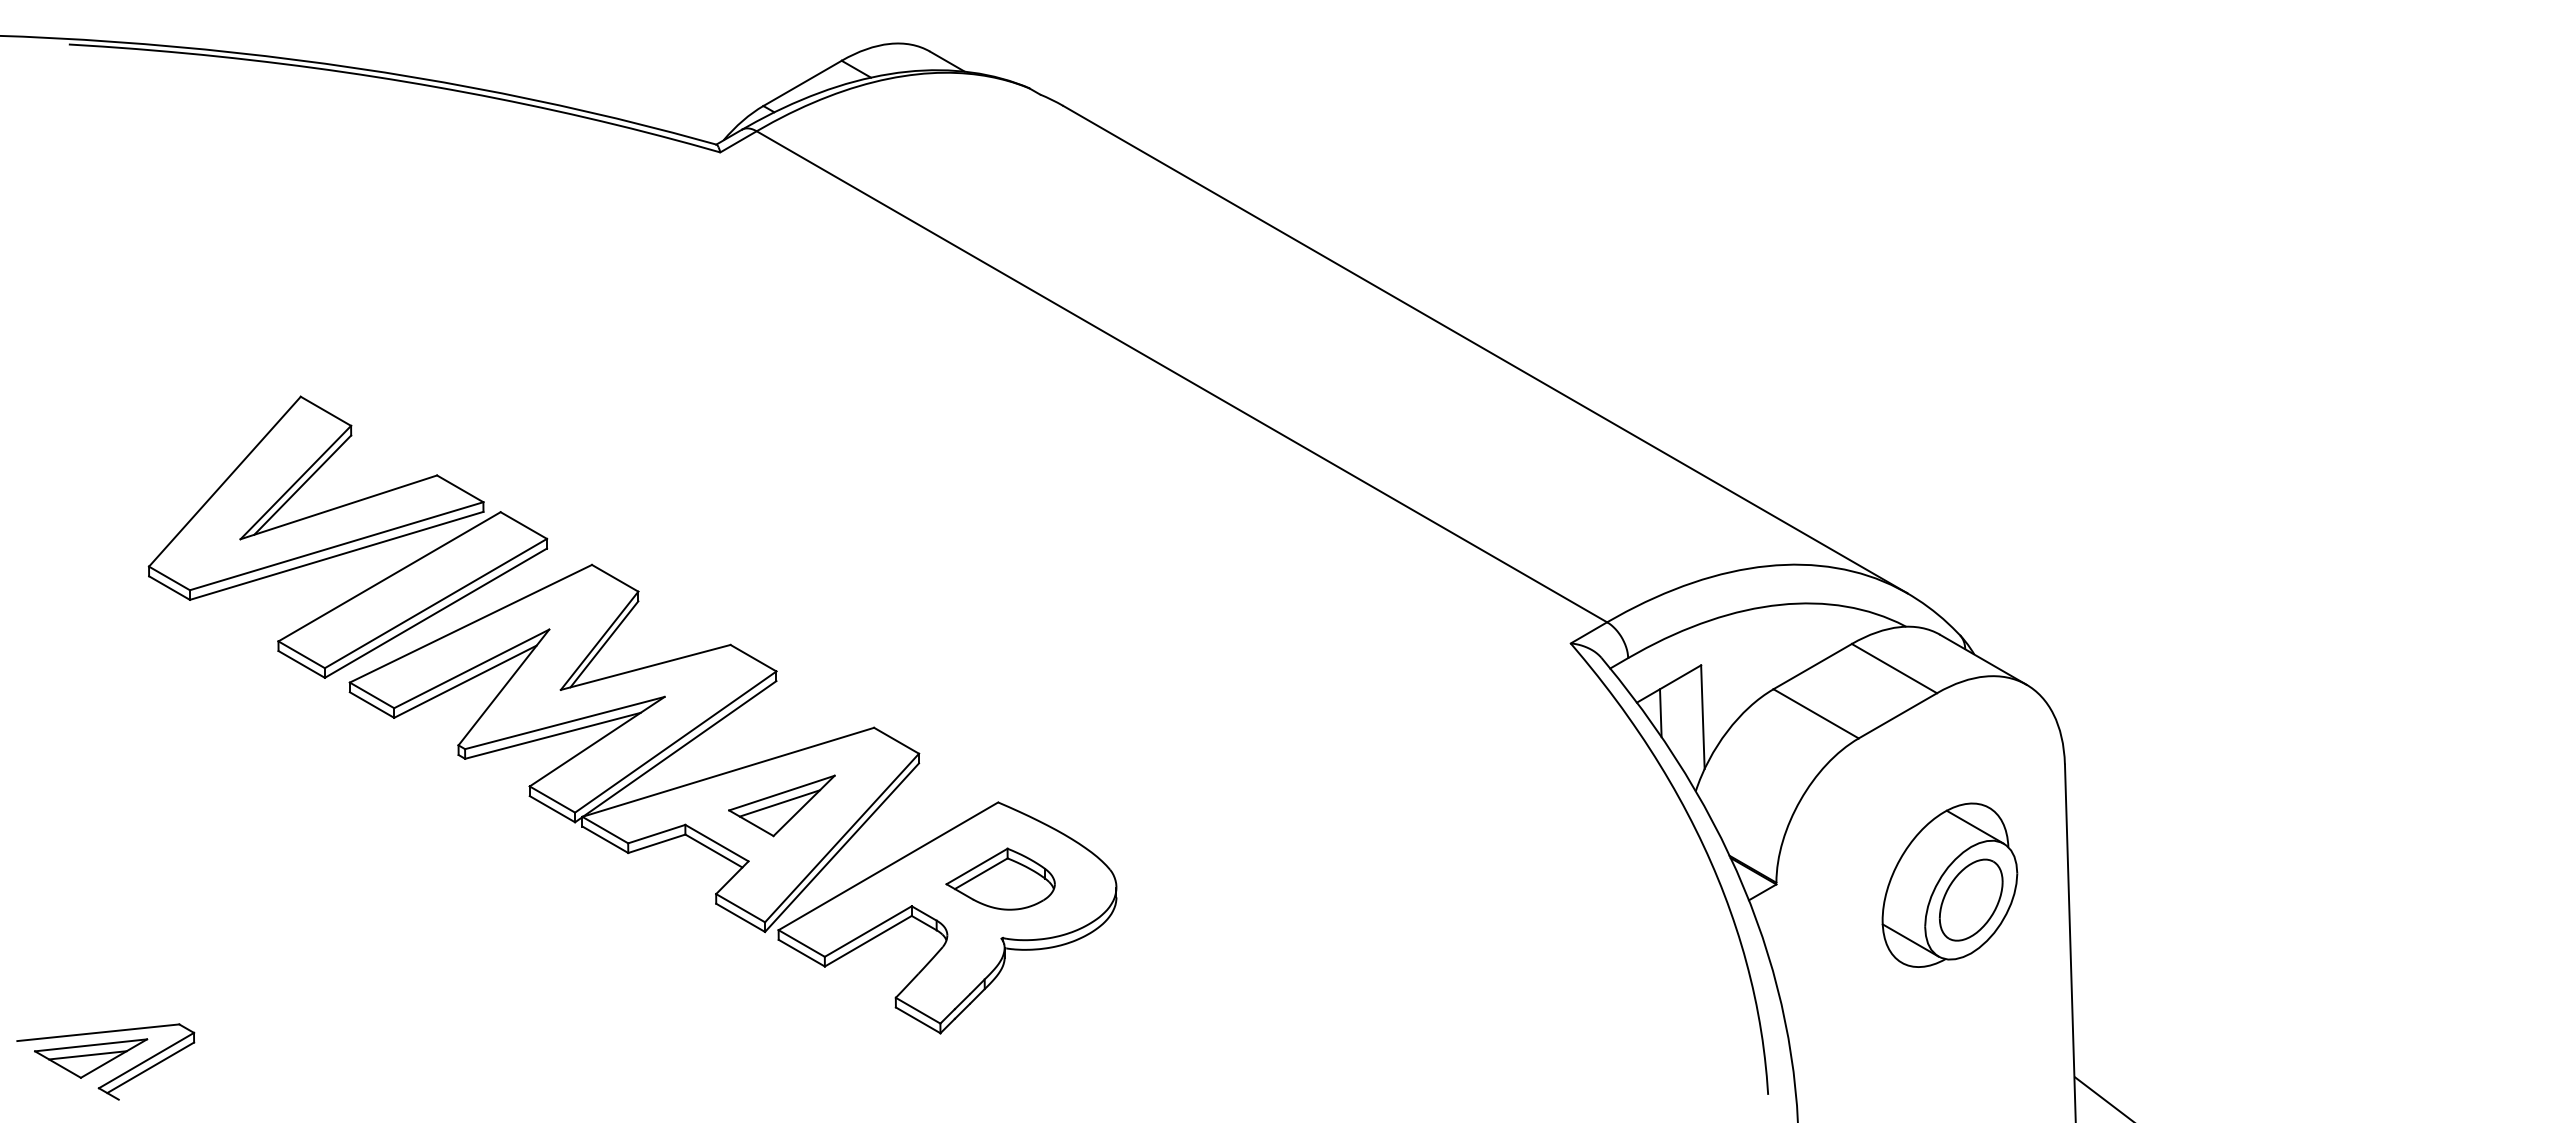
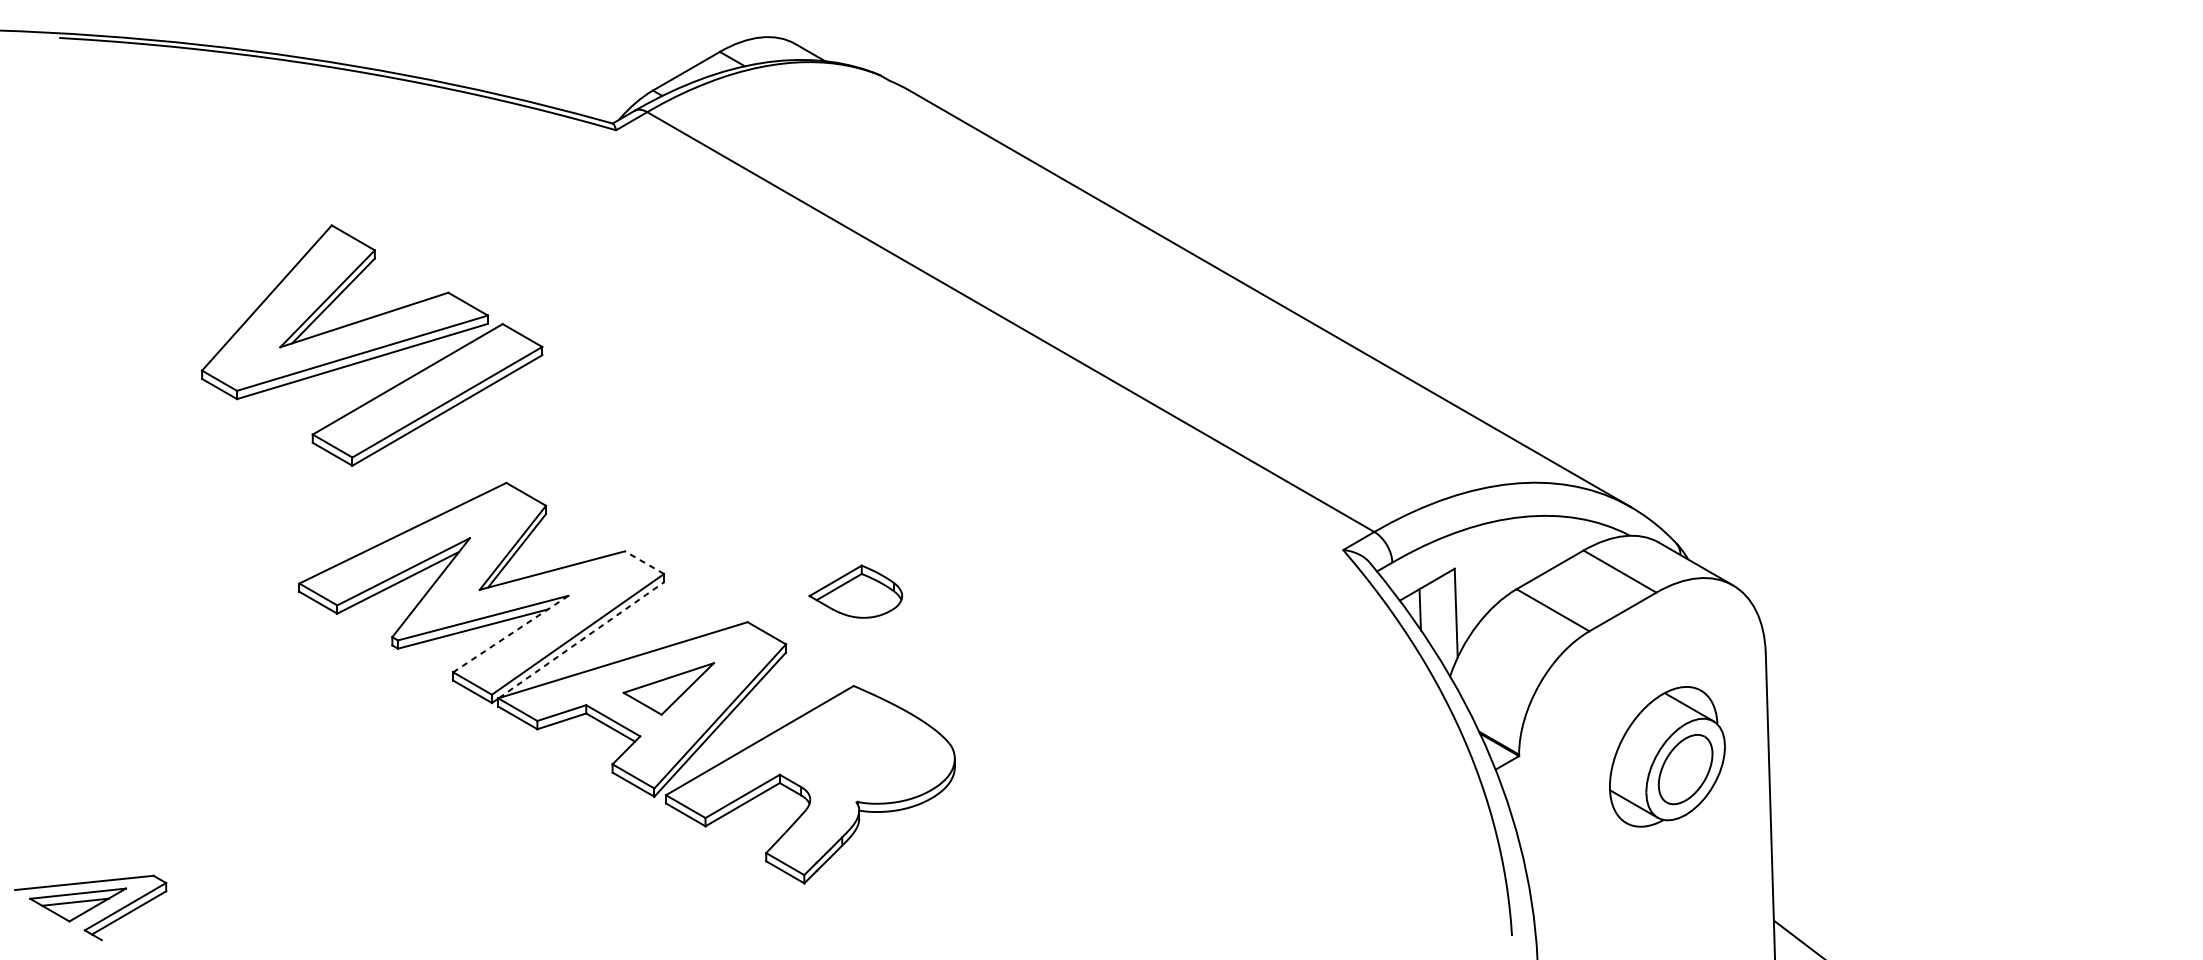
part: (347, 536) -> (371, 344), moved
line: (753, 657) -> (644, 562), solid -> dashed
line: (597, 741) -> (511, 633), solid -> dashed
line: (679, 748) -> (581, 639), solid -> dashed
line: (779, 803) -> (666, 686), removed
part: (1000, 878) -> (855, 591), moved

